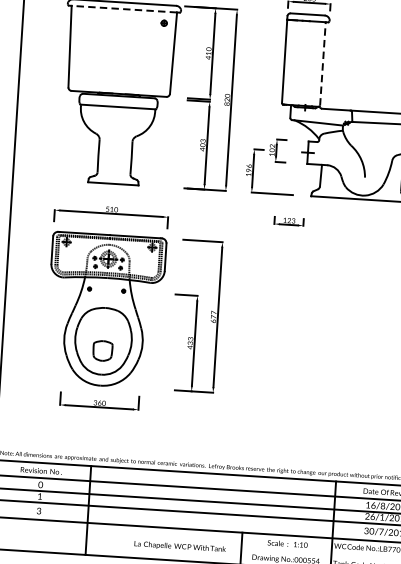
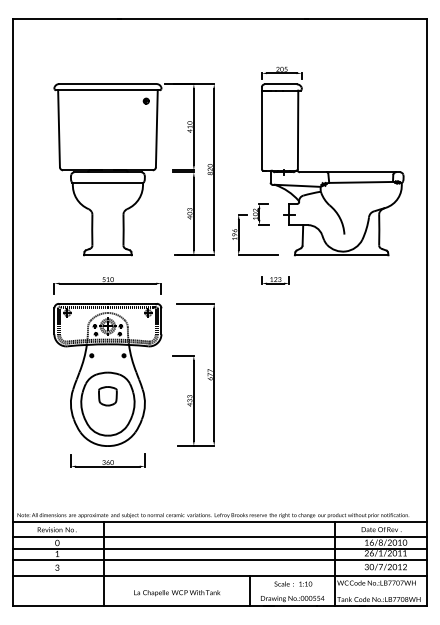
line: (123, 9) -> (107, 90), dashed -> solid
line: (323, 63) -> (298, 129), dashed -> solid
part: (102, 351) -> (107, 396), moved
text: (180, 547) -> (177, 593), moved

